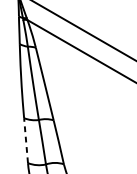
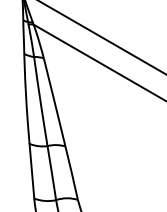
line: (25, 140) -> (31, 170), dashed -> solid

